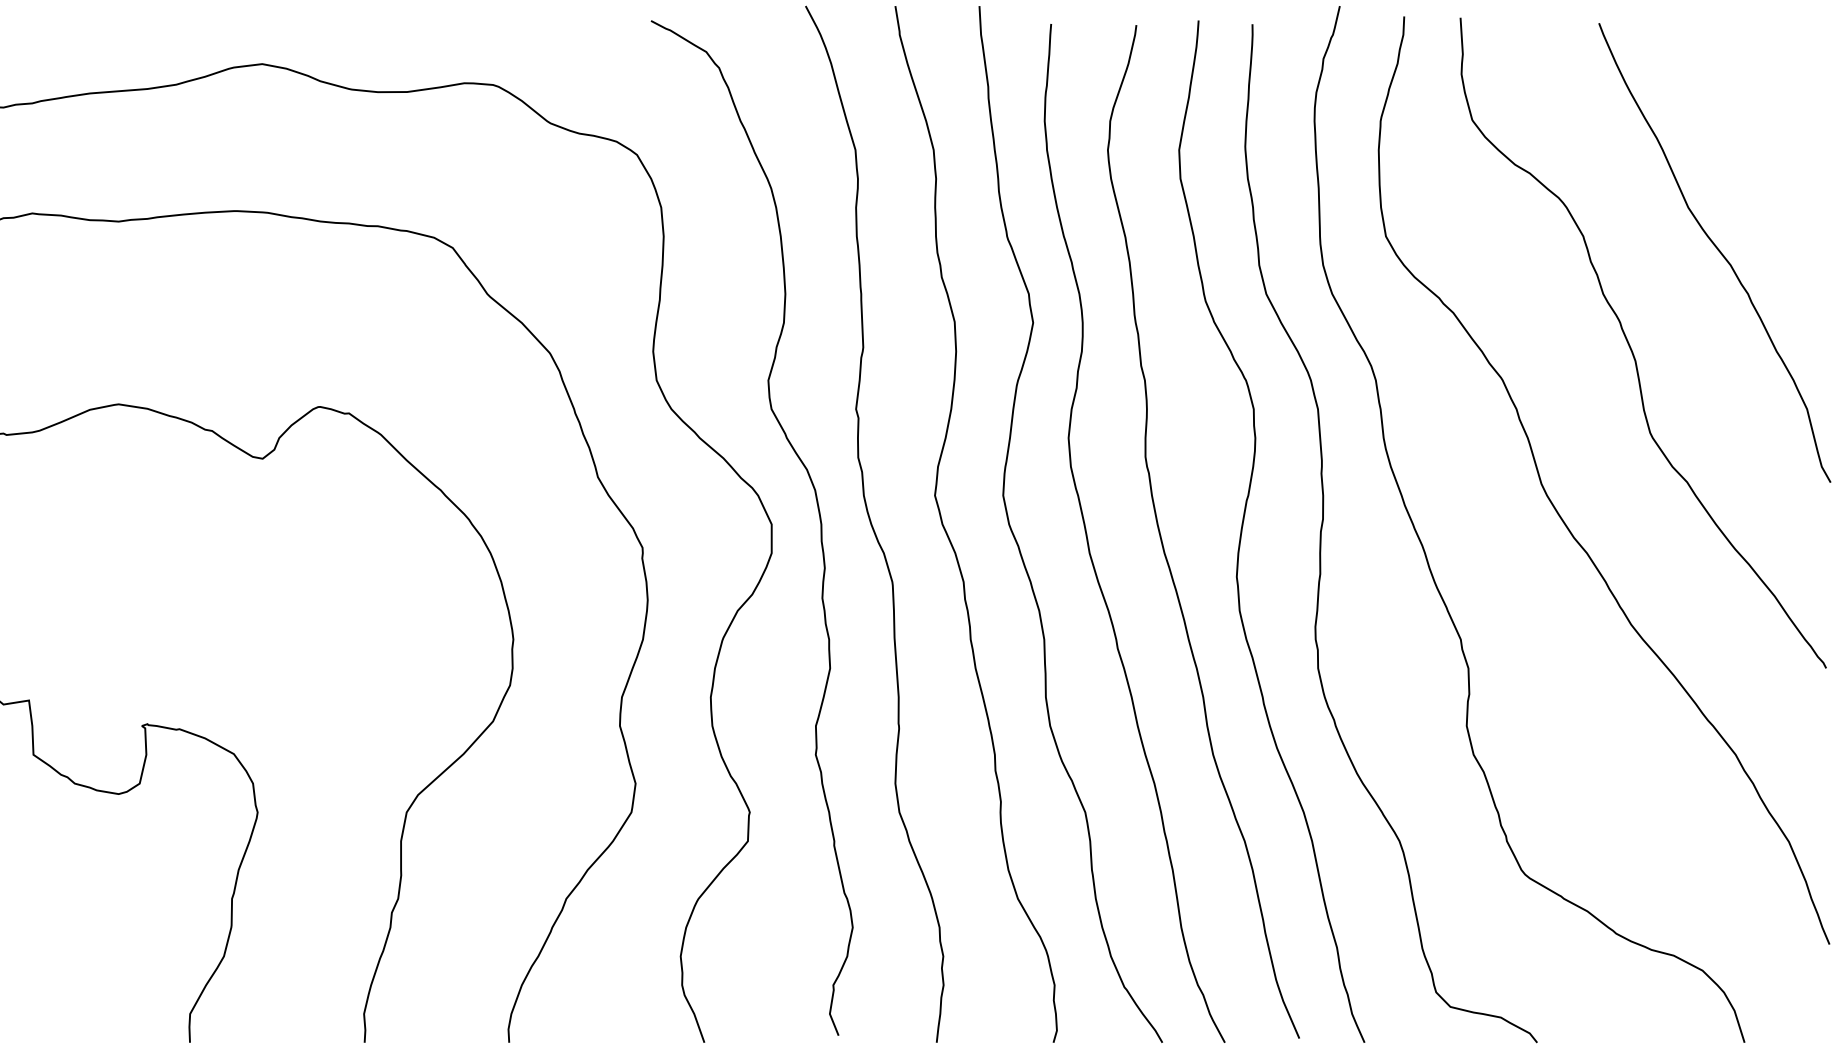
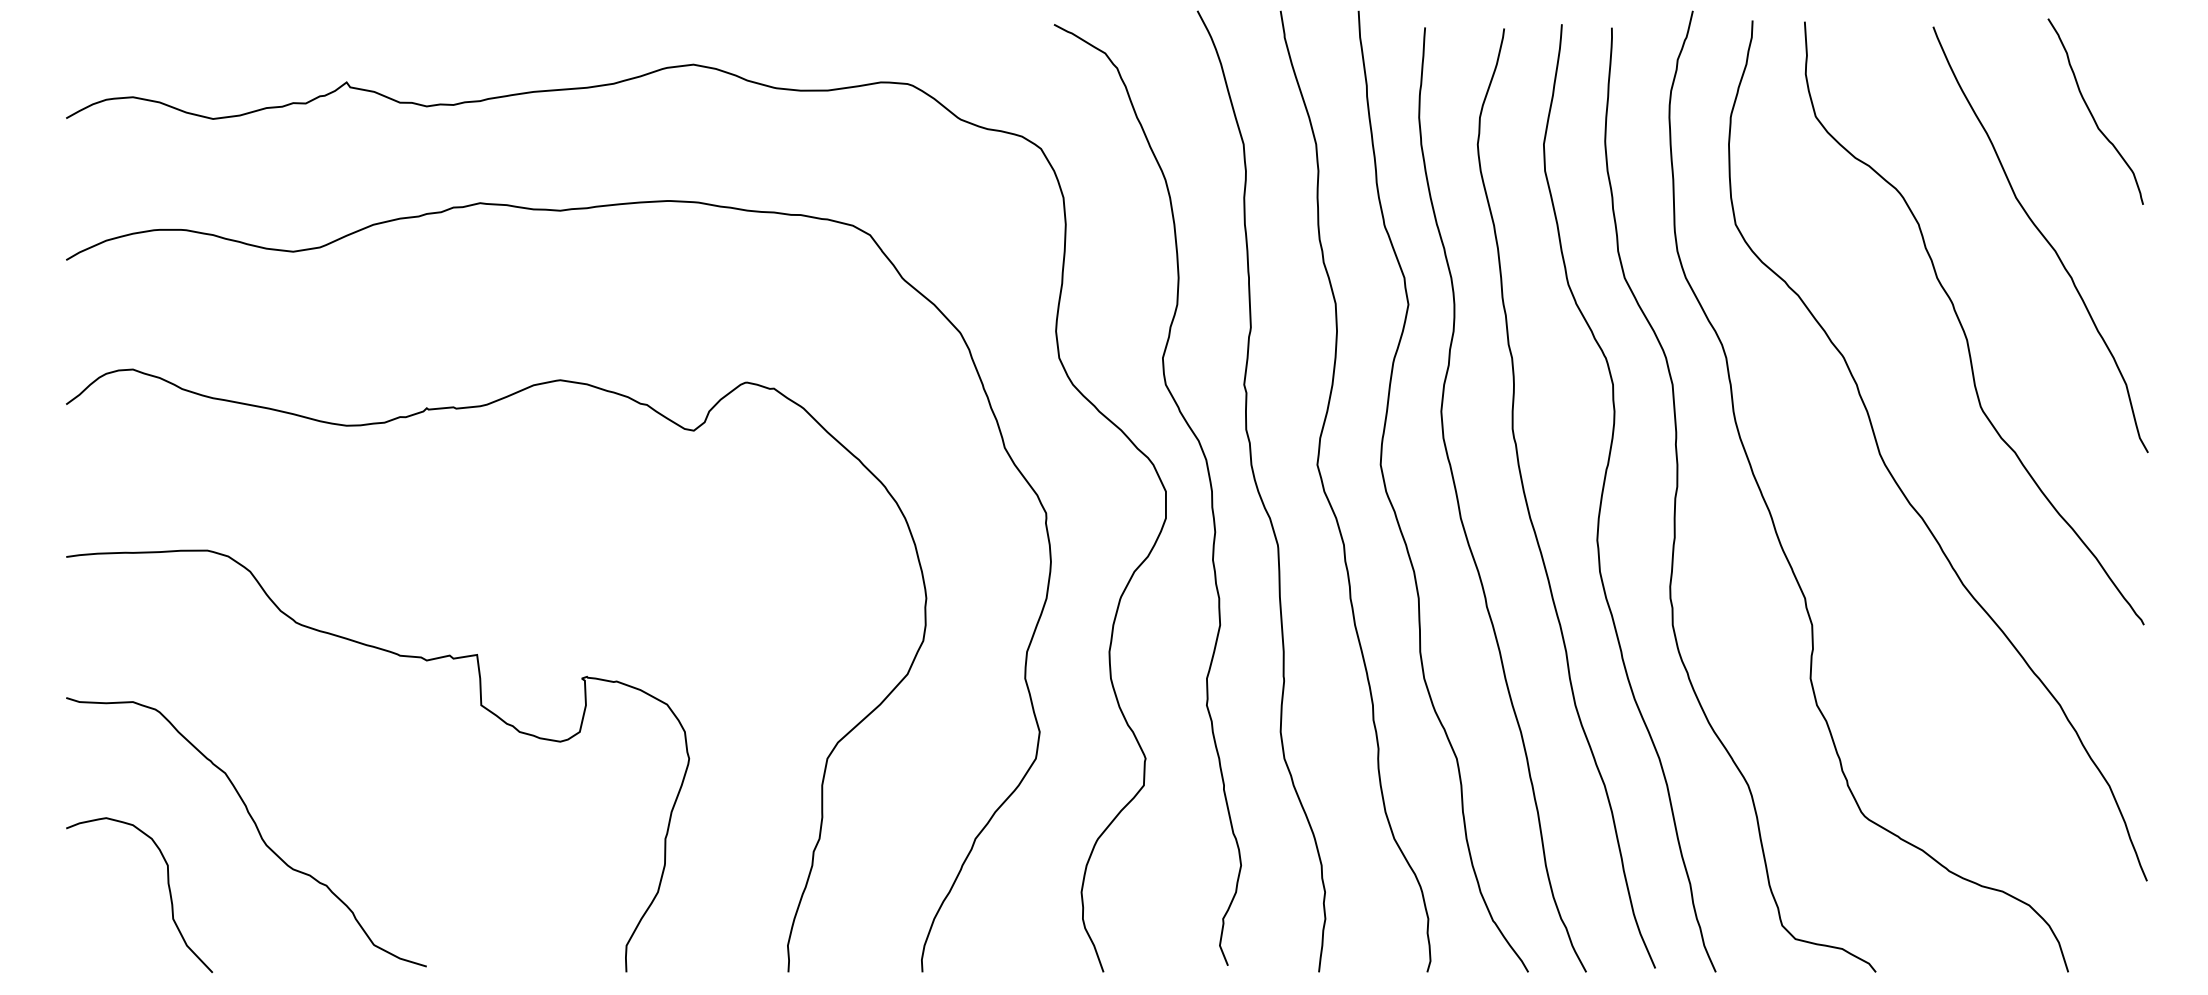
curve: (1769, 115) -> (2091, 112), added

